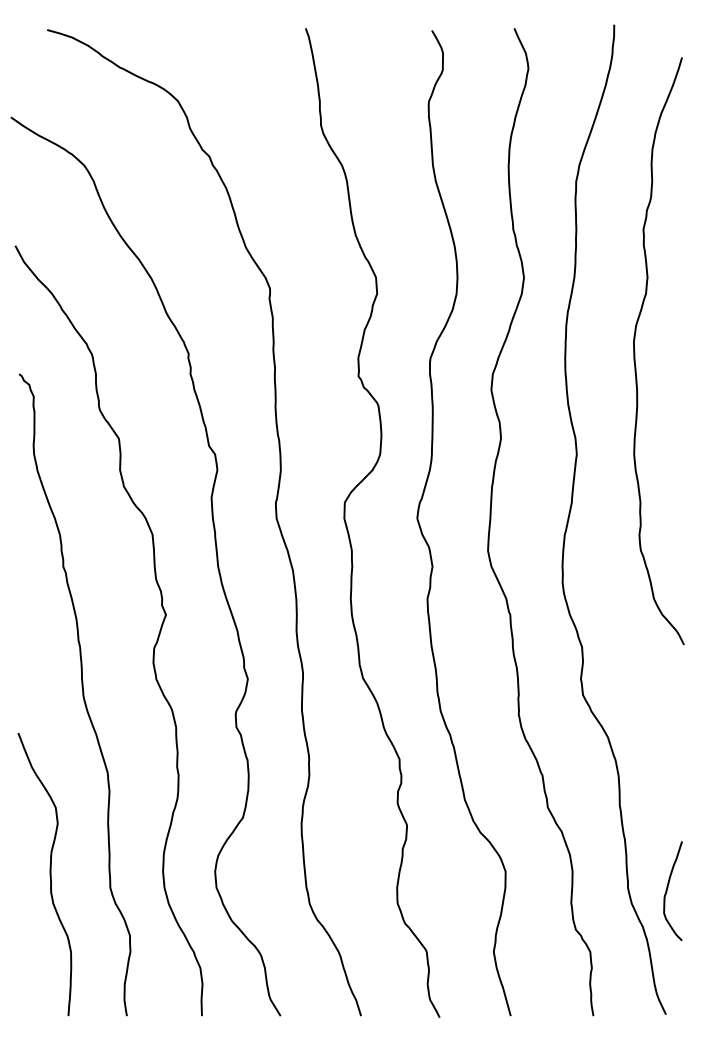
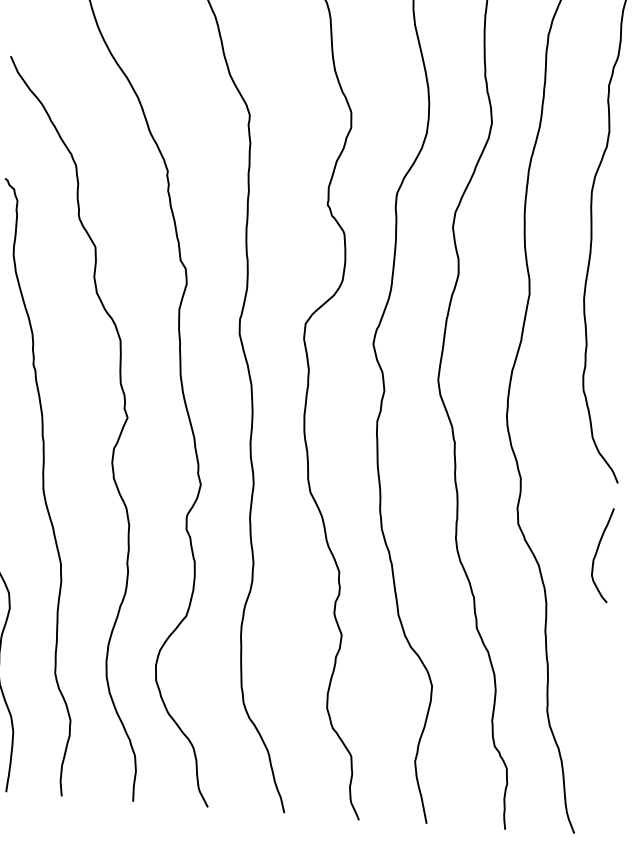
curve: (668, 888) -> (597, 552), moved

